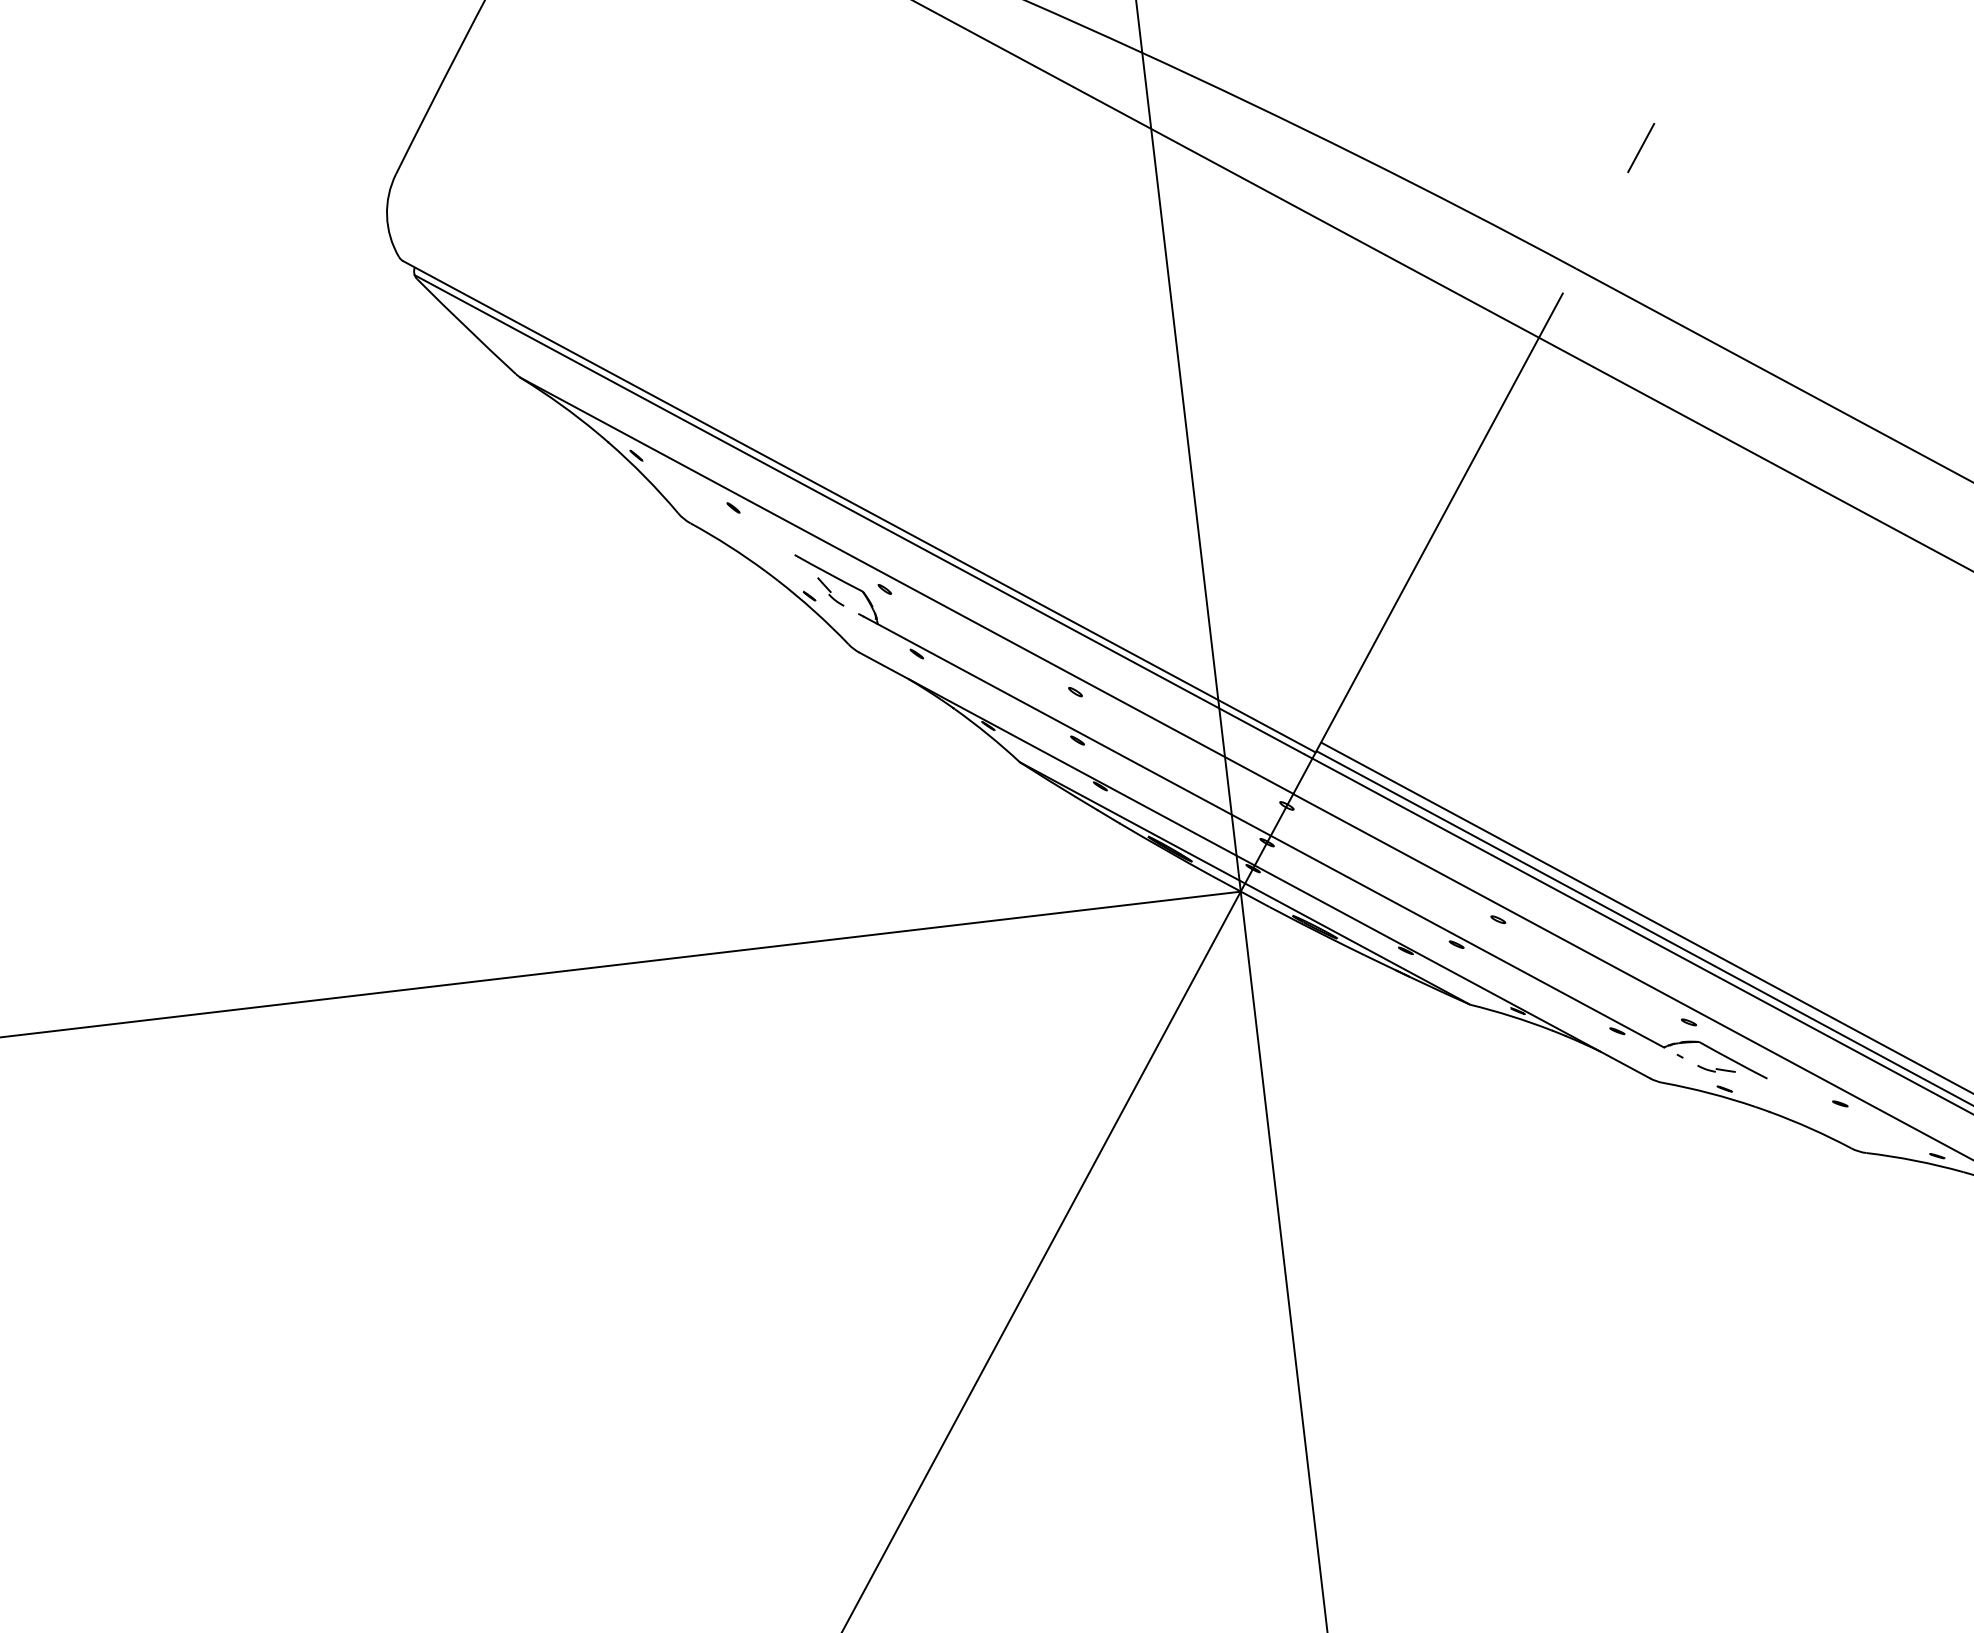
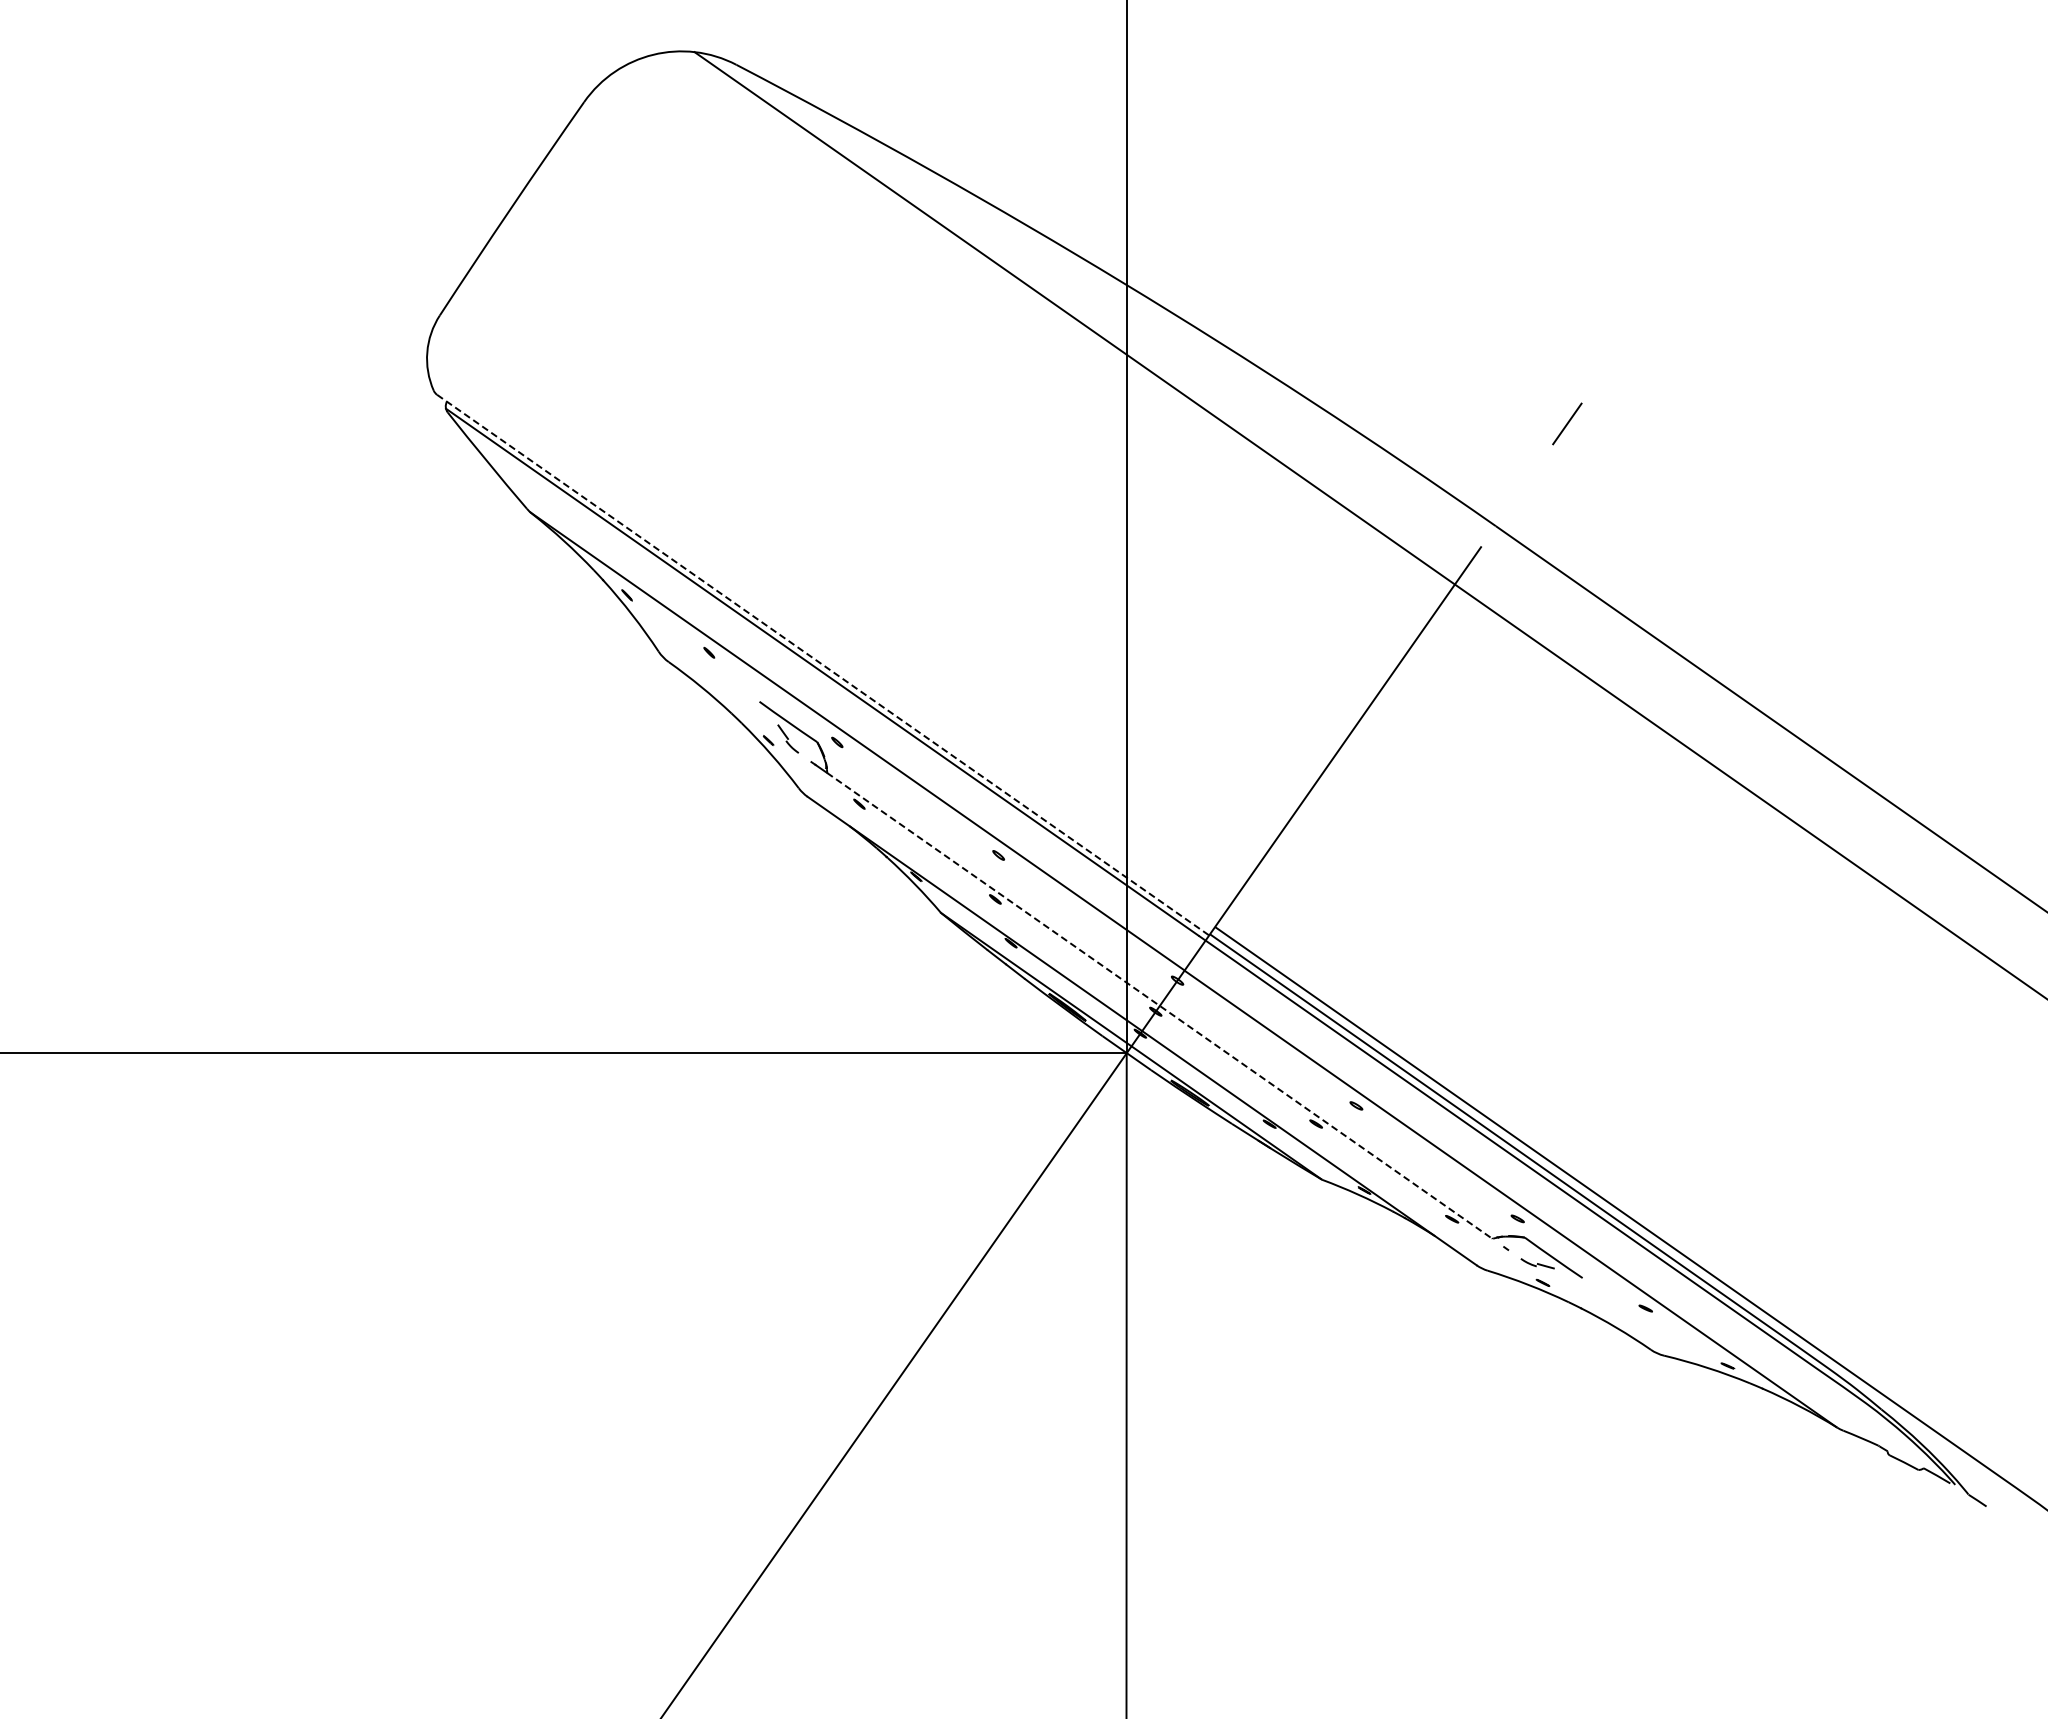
line: (859, 507) -> (823, 665), solid -> dashed
line: (1271, 836) -> (1160, 1006), solid -> dashed

